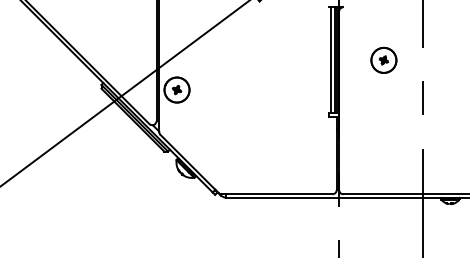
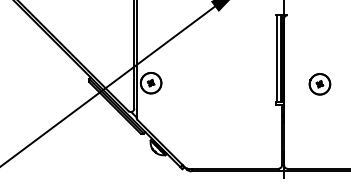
part: (383, 59) -> (319, 83), moved

